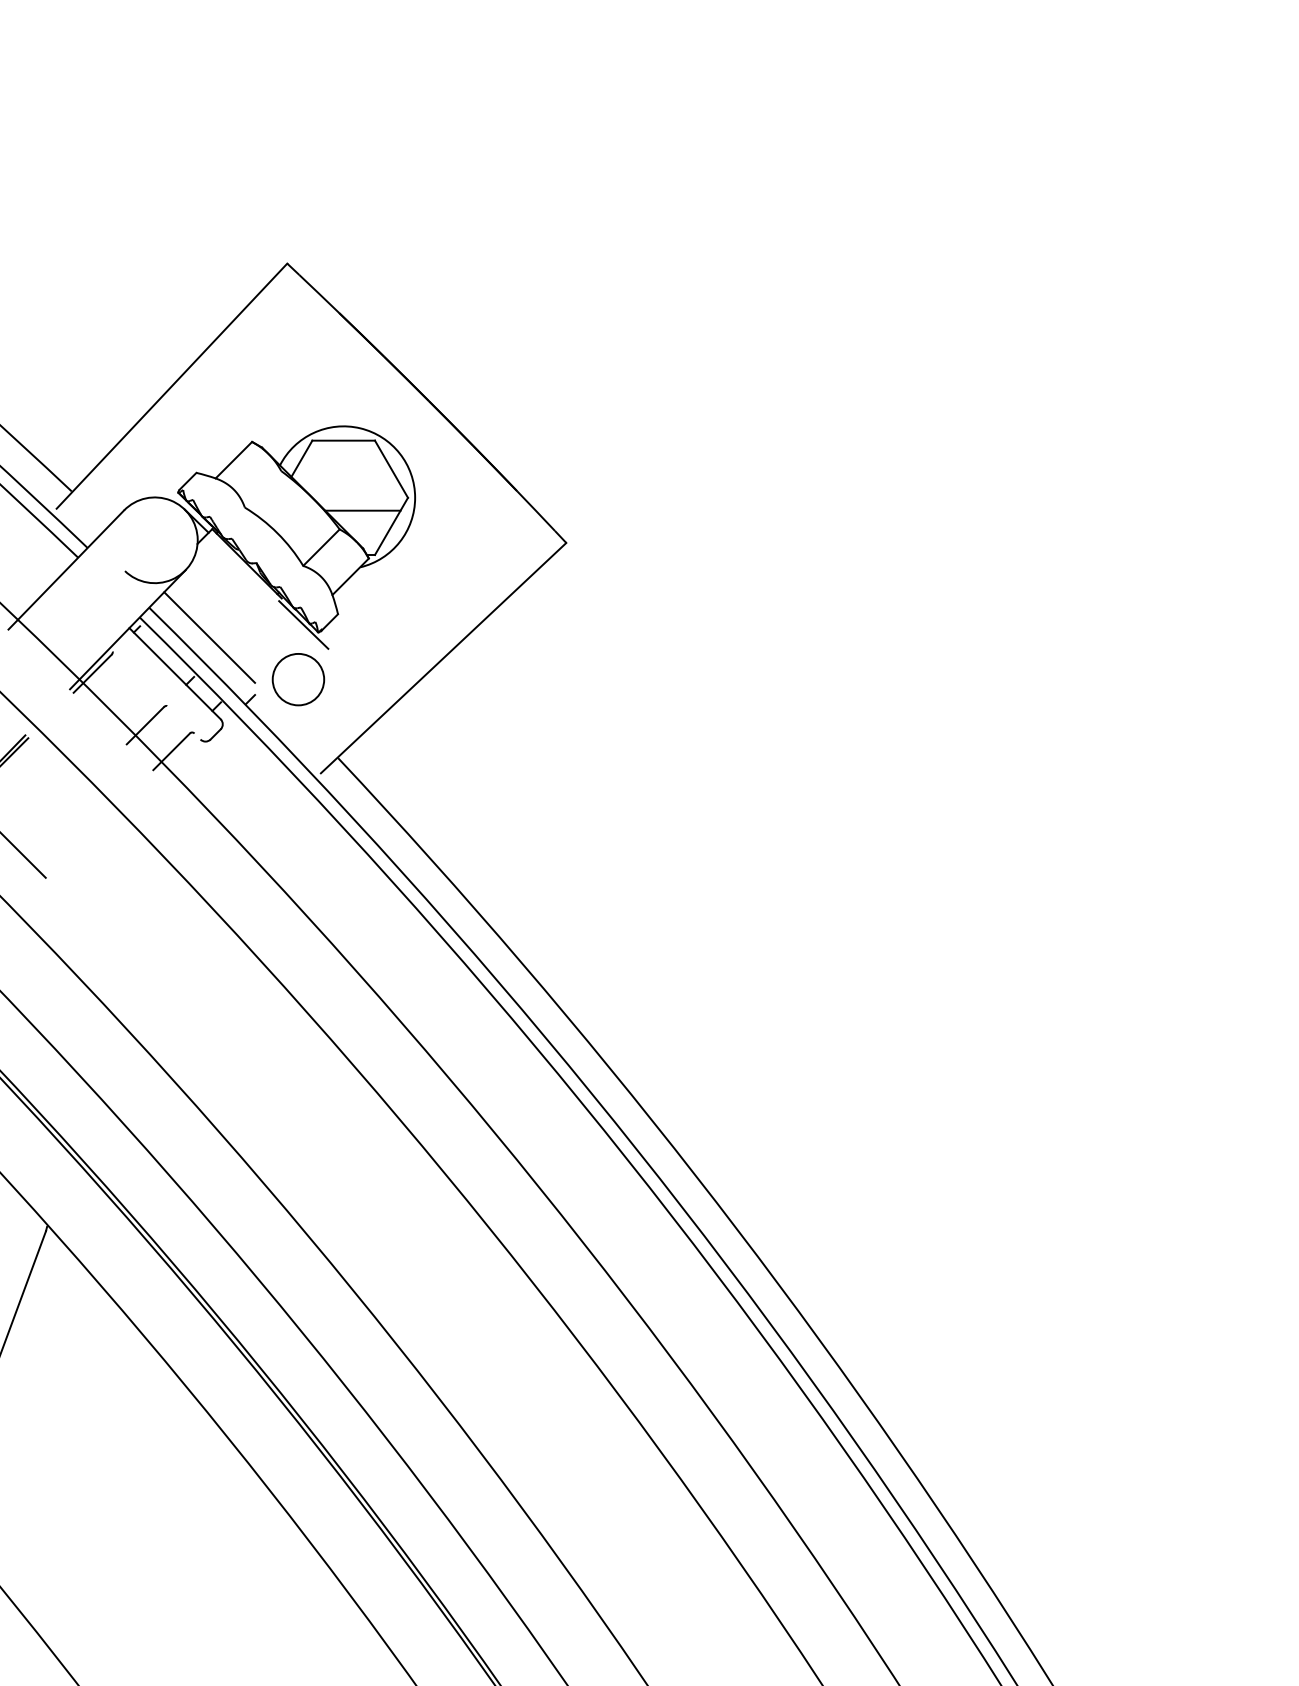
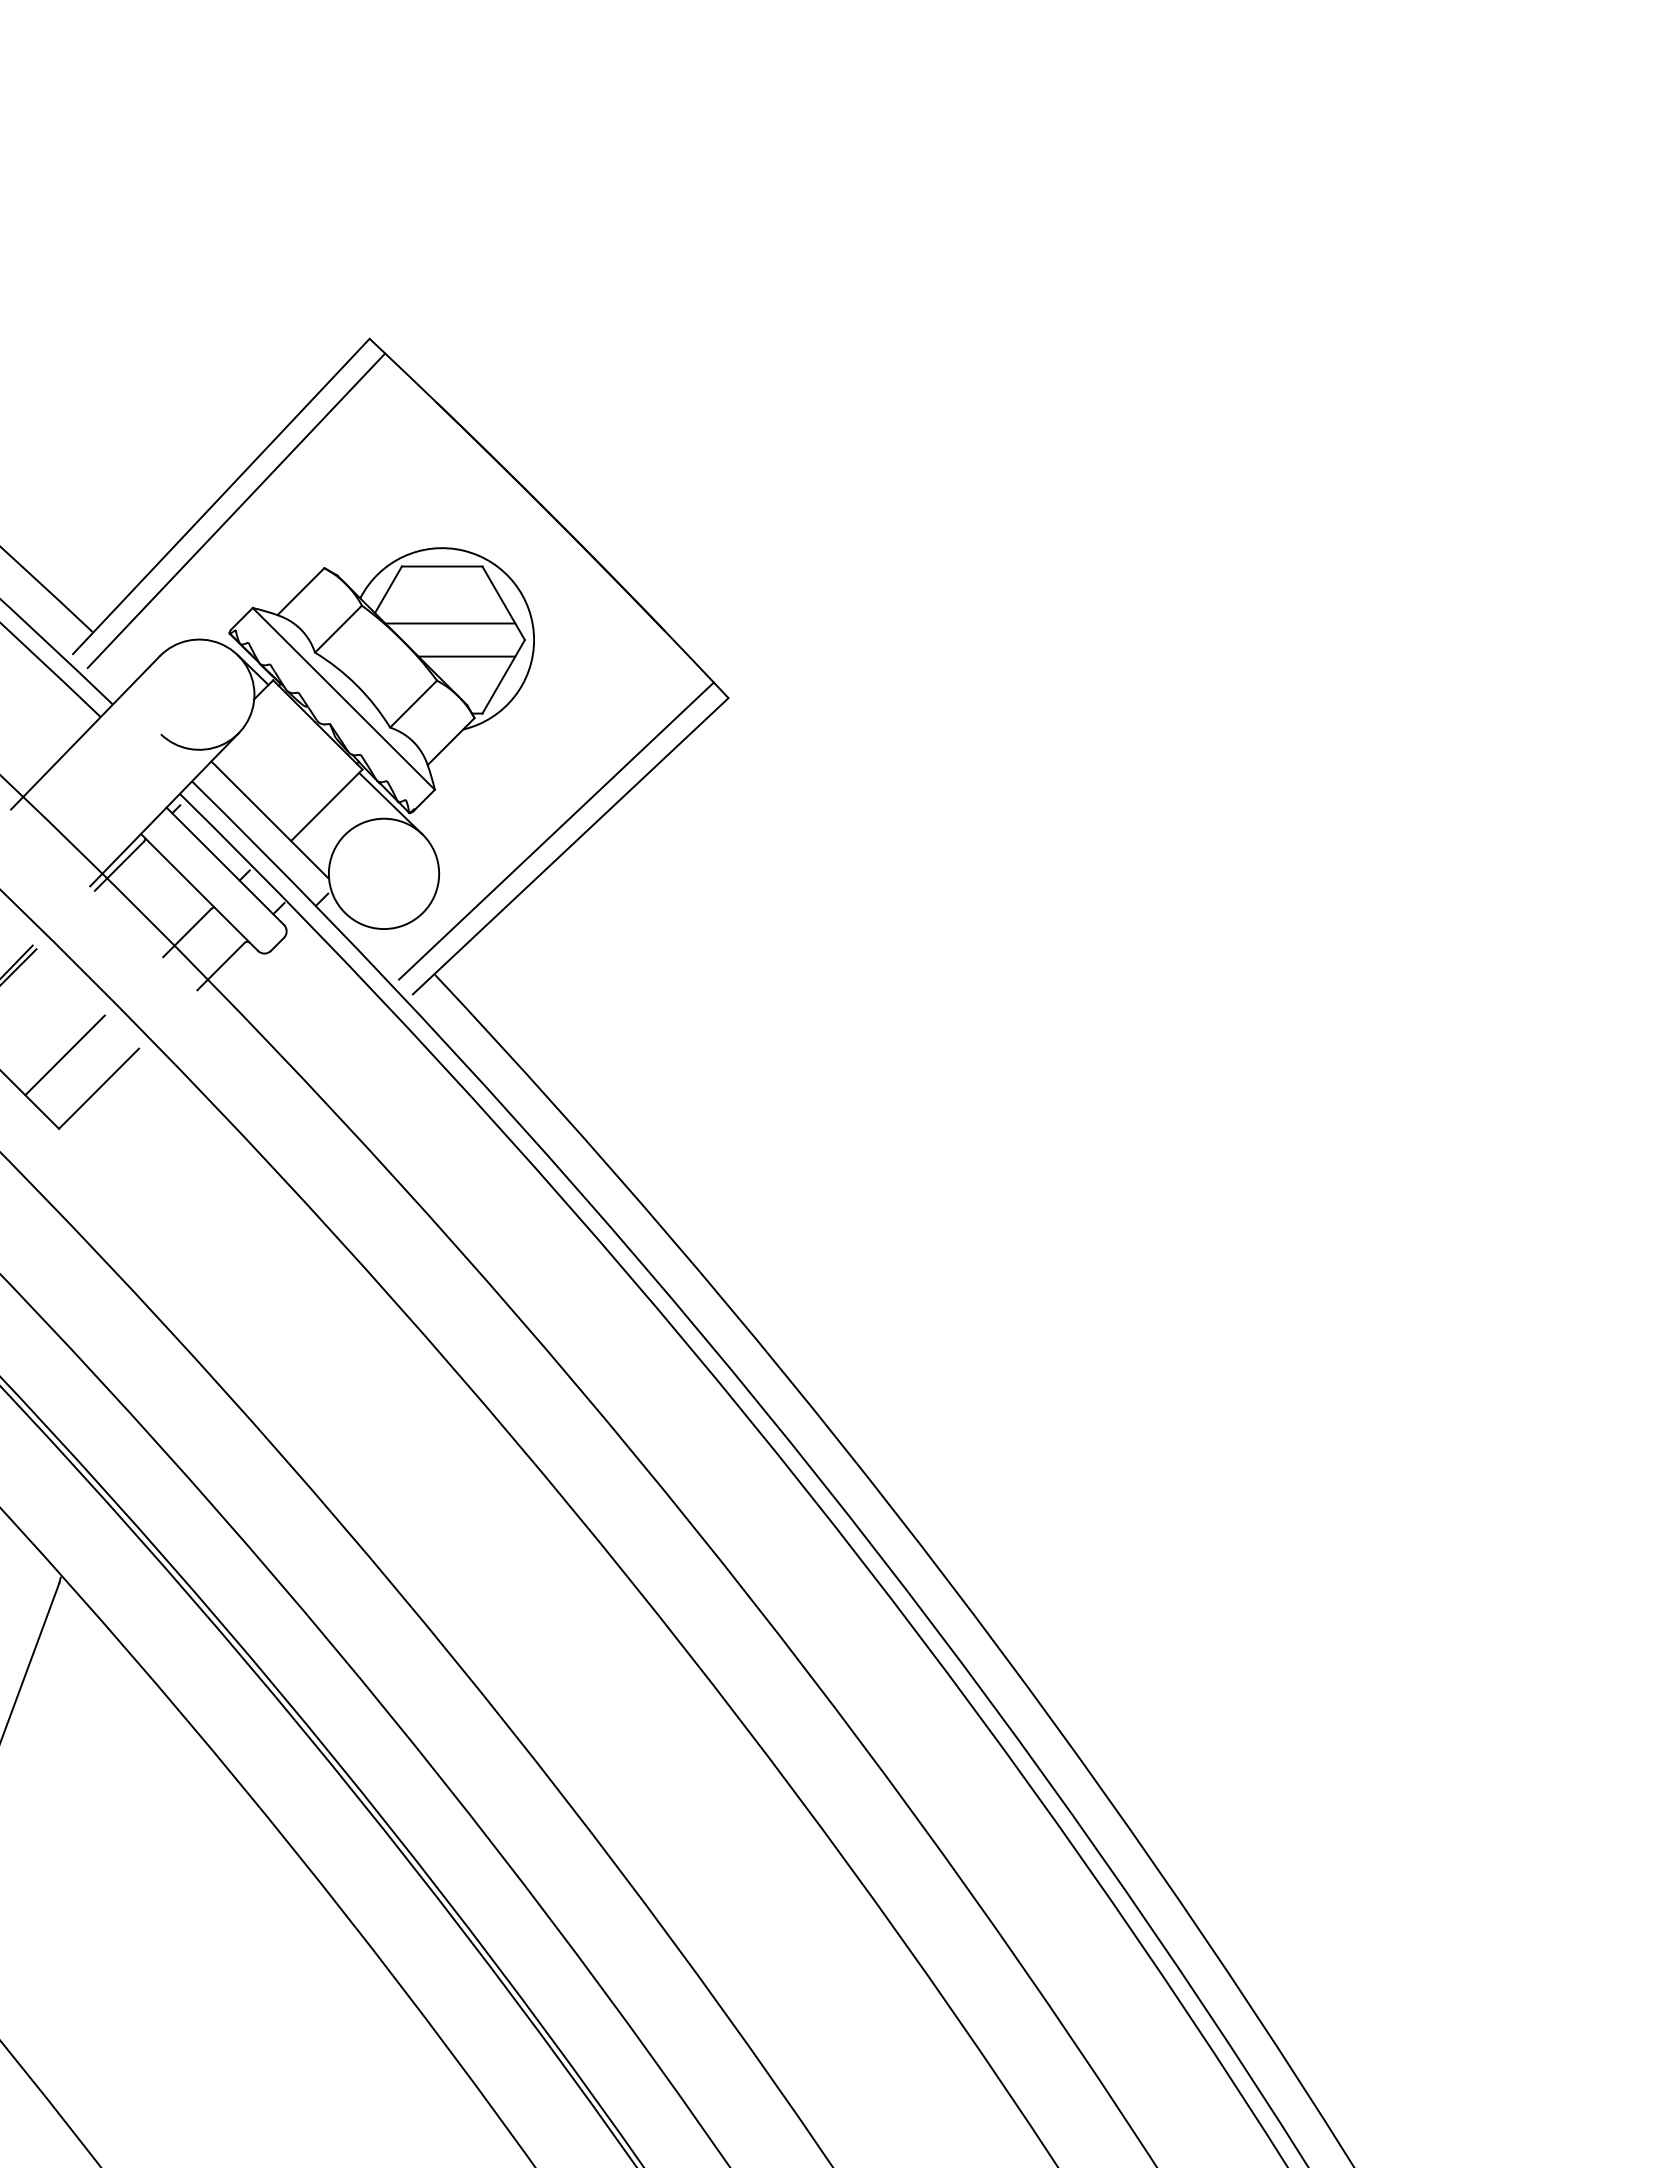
line: (183, 397) -> (236, 510), added
line: (350, 484) -> (450, 623), added
line: (263, 488) -> (338, 628), added
line: (266, 543) -> (343, 698), added
line: (253, 626) -> (326, 805), added
line: (432, 645) -> (556, 830), added
circle: (298, 679) -> (383, 873), size x1.67
line: (155, 694) -> (199, 892), added
line: (50, 820) -> (64, 1055), added
line: (77, 846) -> (99, 1088), added

